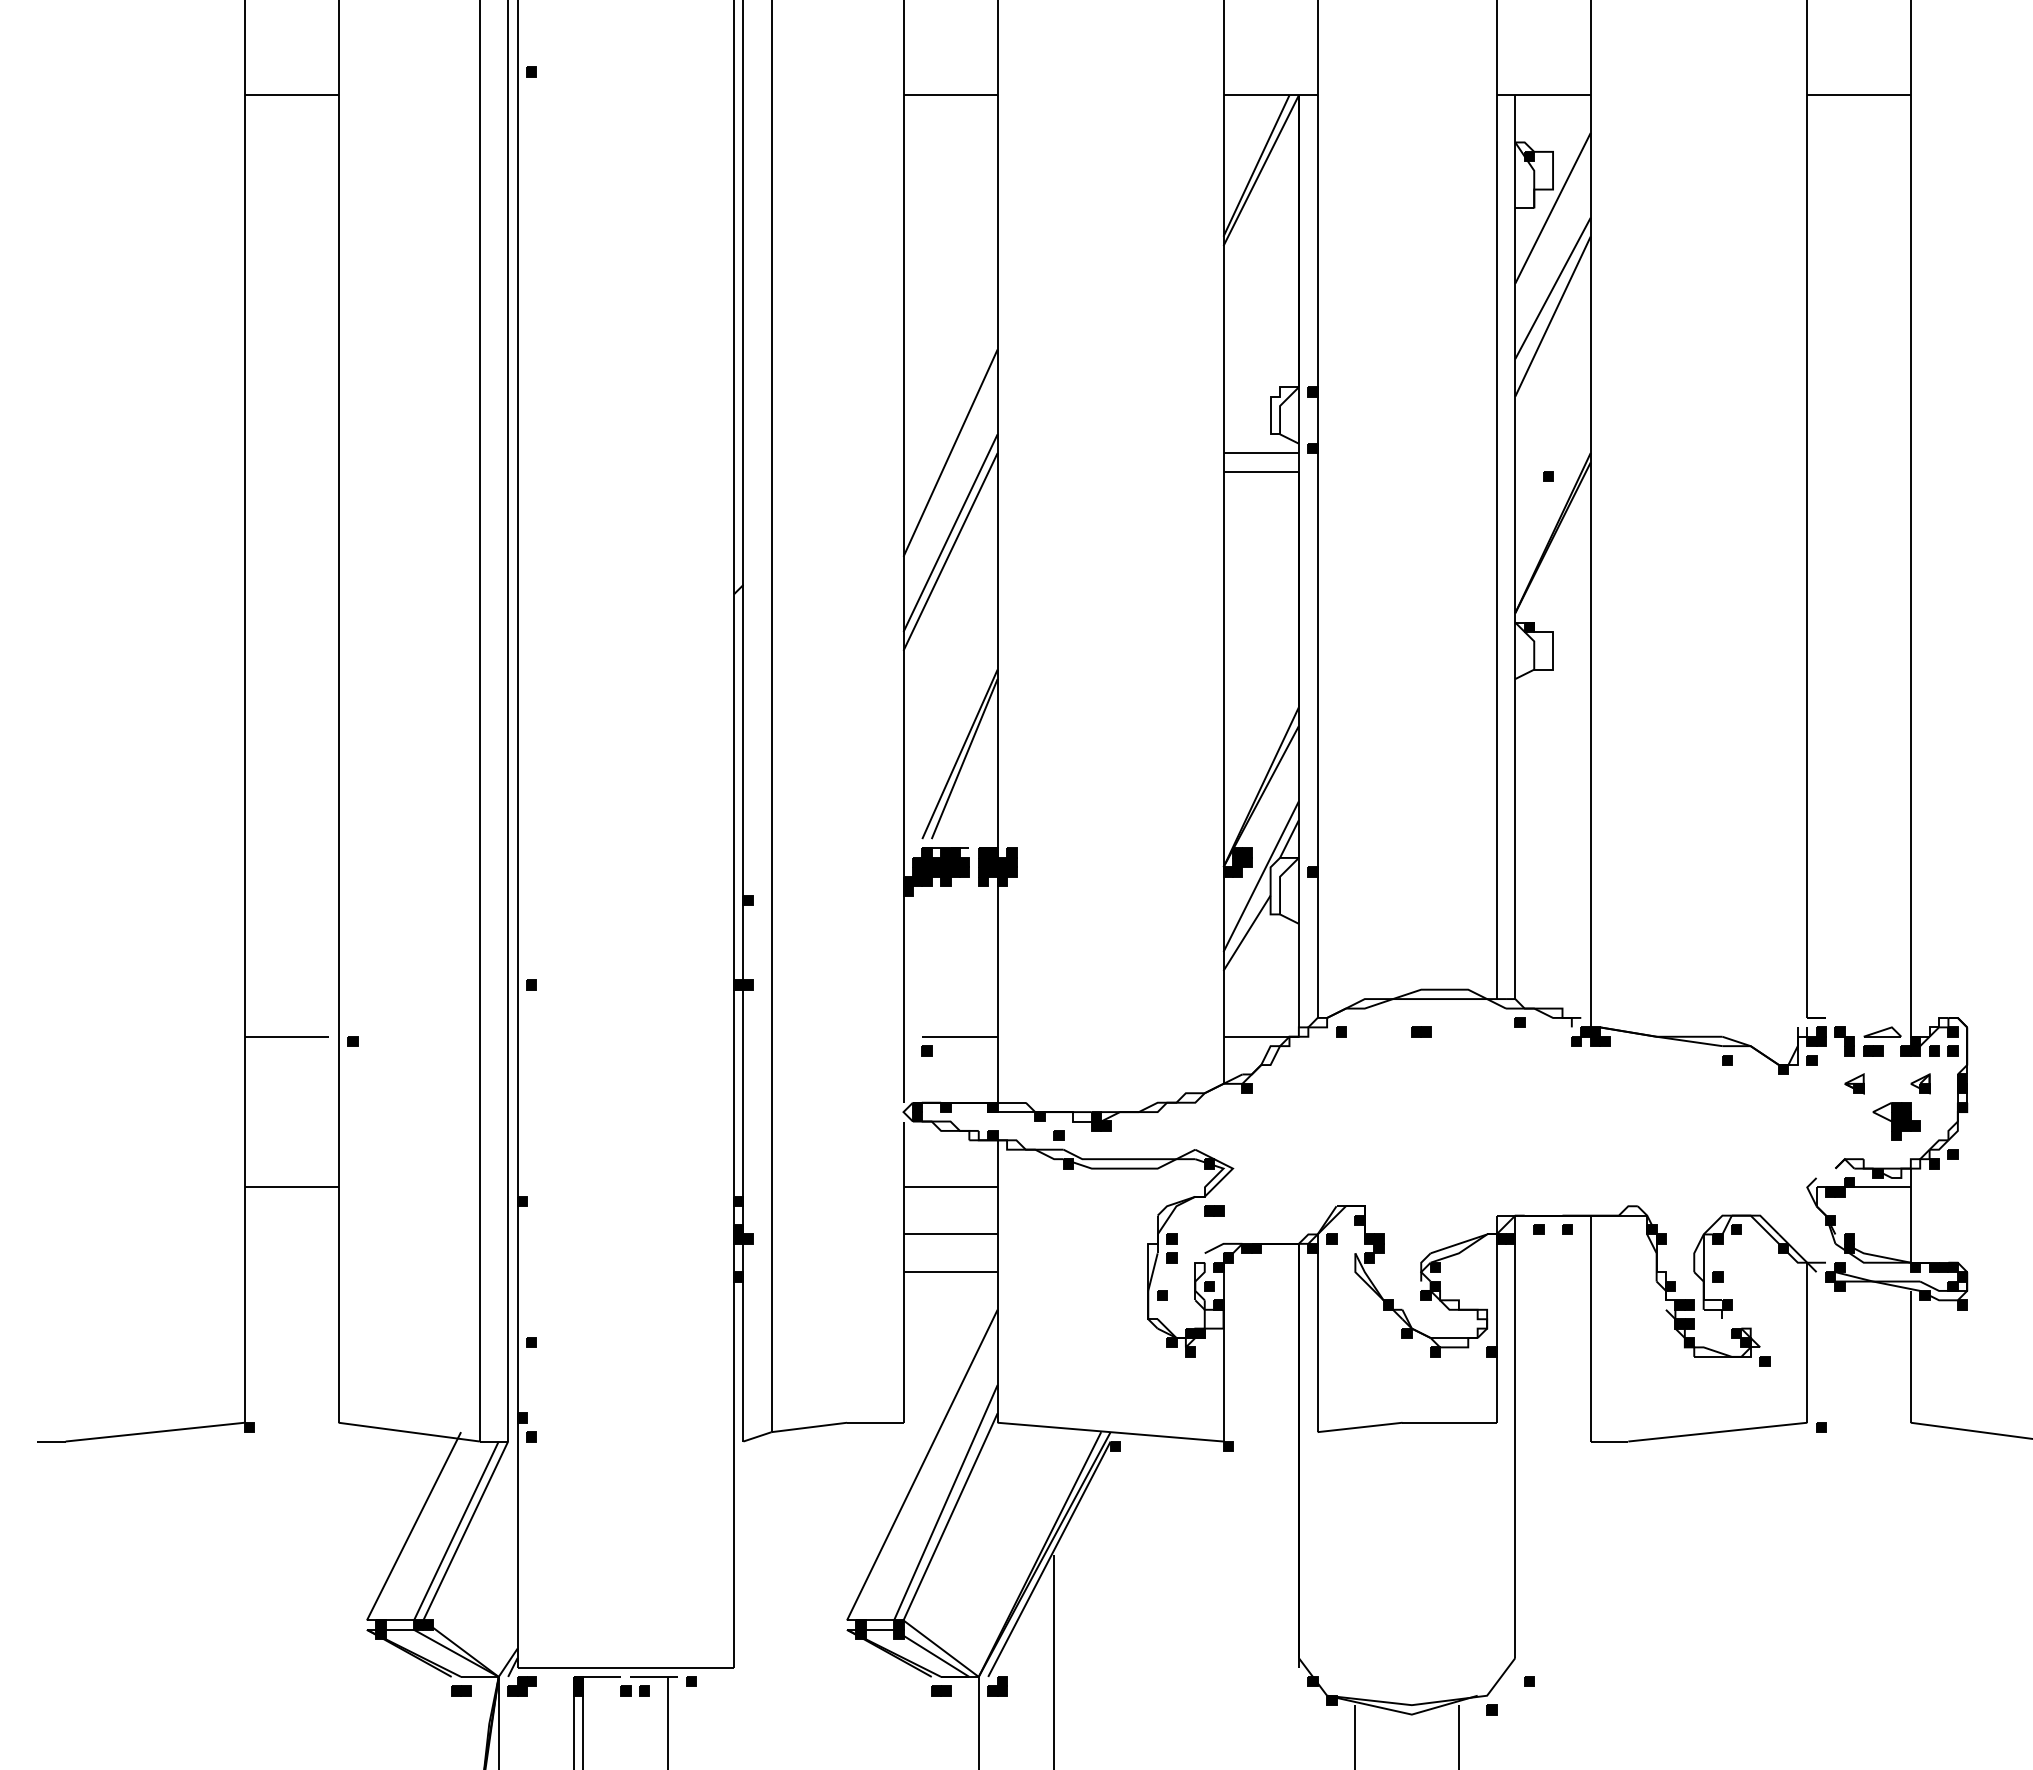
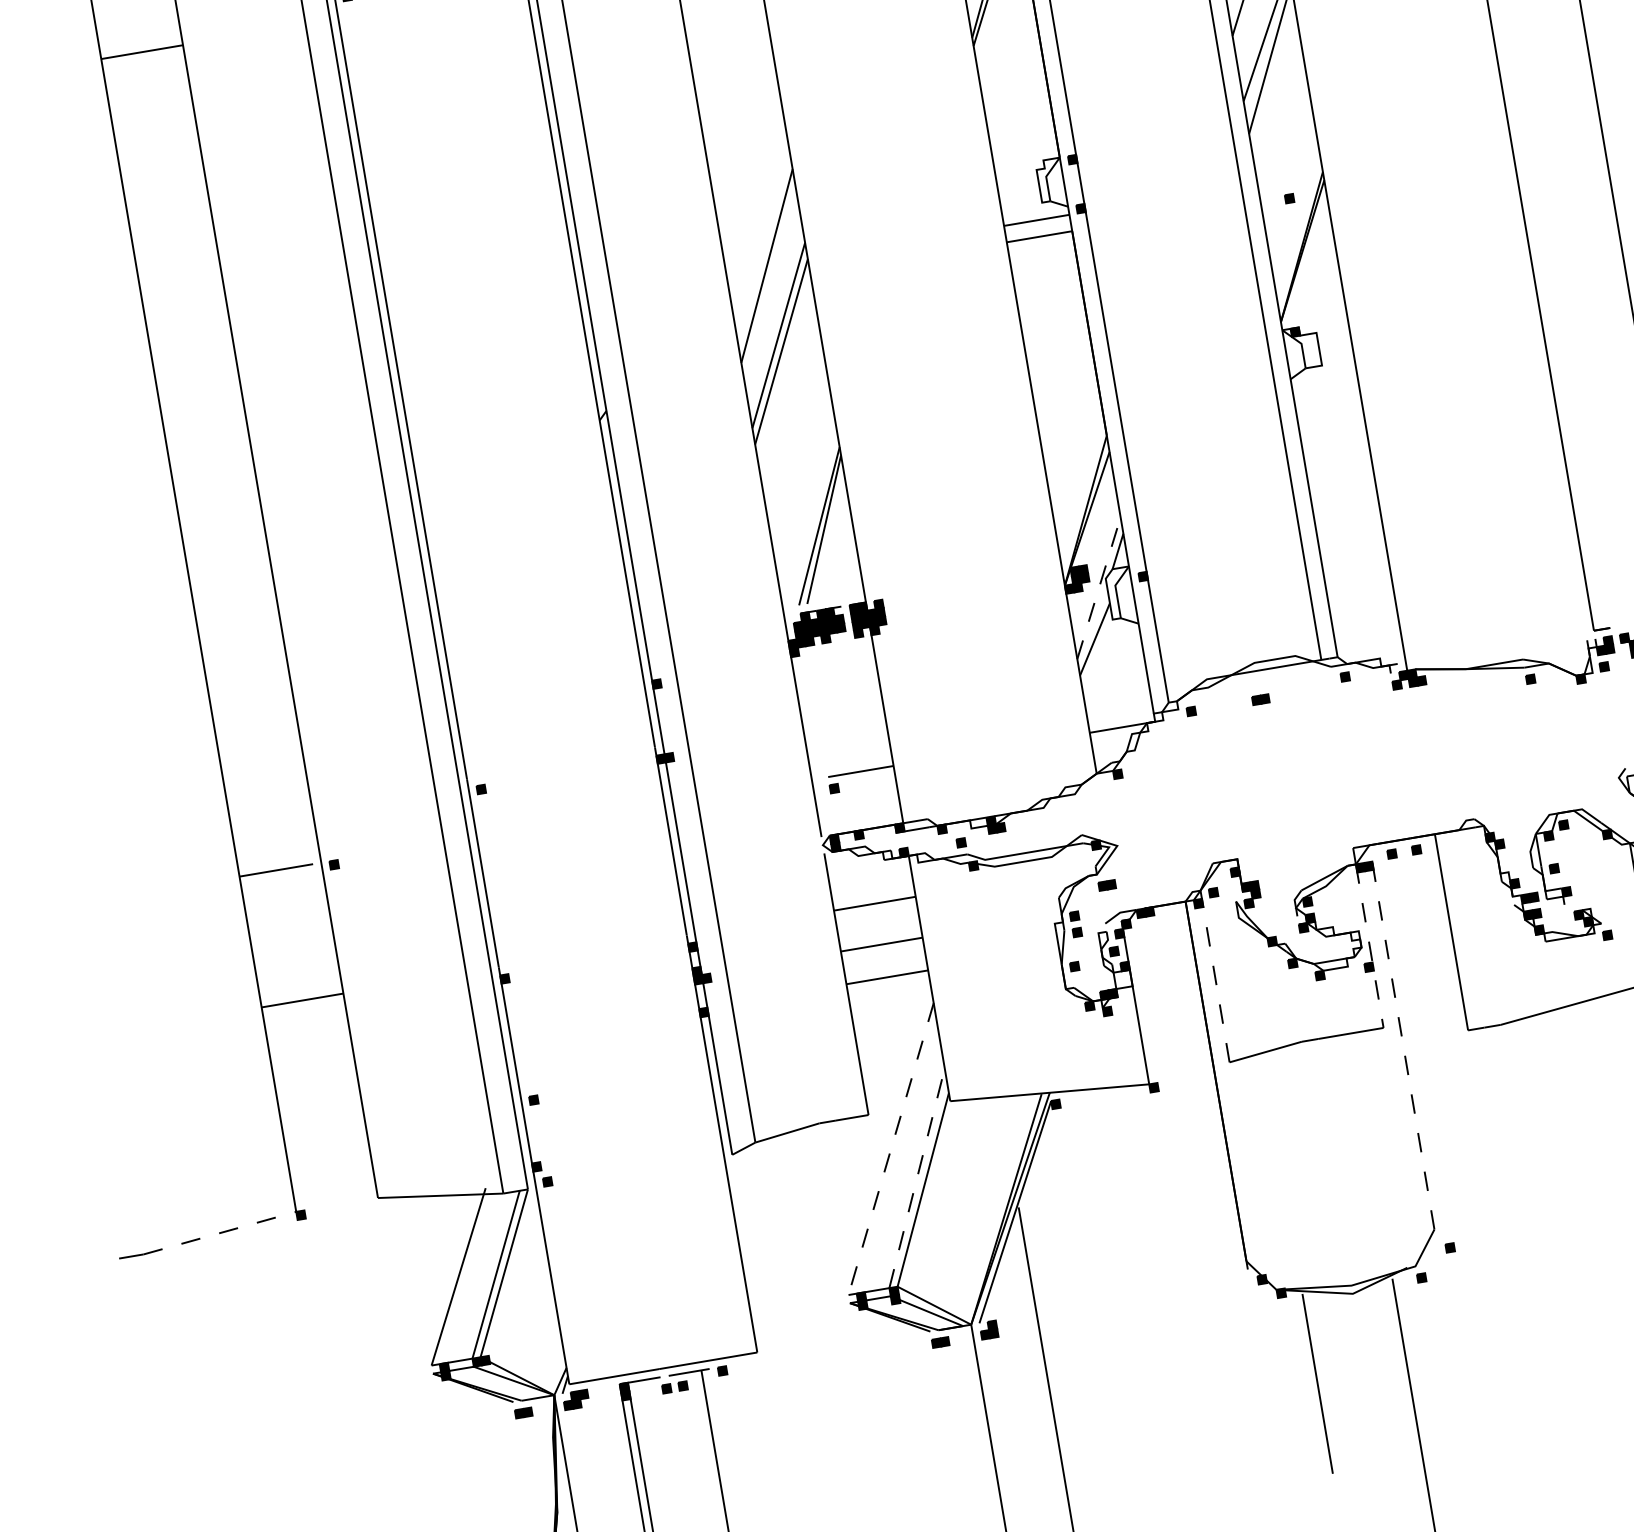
line: (1261, 876) -> (1099, 588), solid -> dashed
line: (1496, 1329) -> (1369, 946), solid -> dashed
line: (1317, 1333) -> (1214, 976), solid -> dashed
line: (155, 1432) -> (220, 1233), solid -> dashed
line: (1515, 1436) -> (1402, 1037), solid -> dashed
line: (922, 1465) -> (891, 1149), solid -> dashed
line: (945, 1502) -> (916, 1178), solid -> dashed

